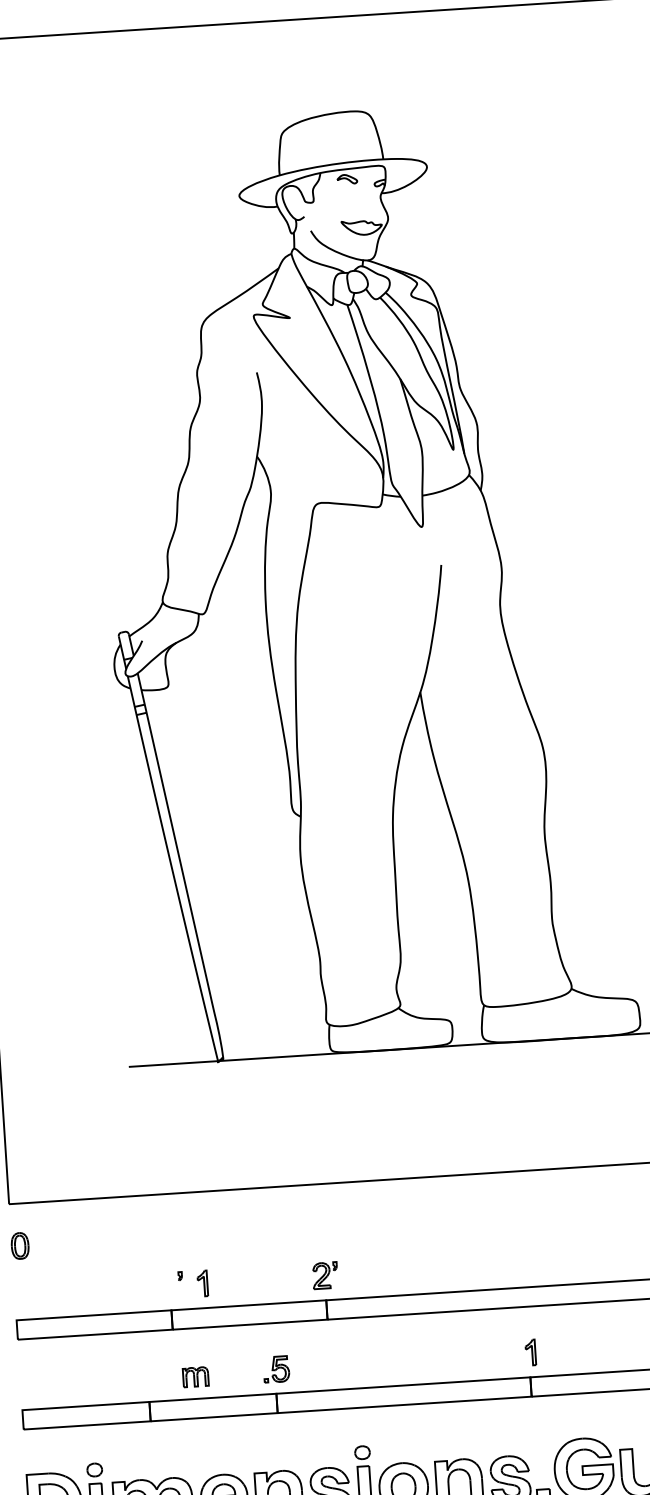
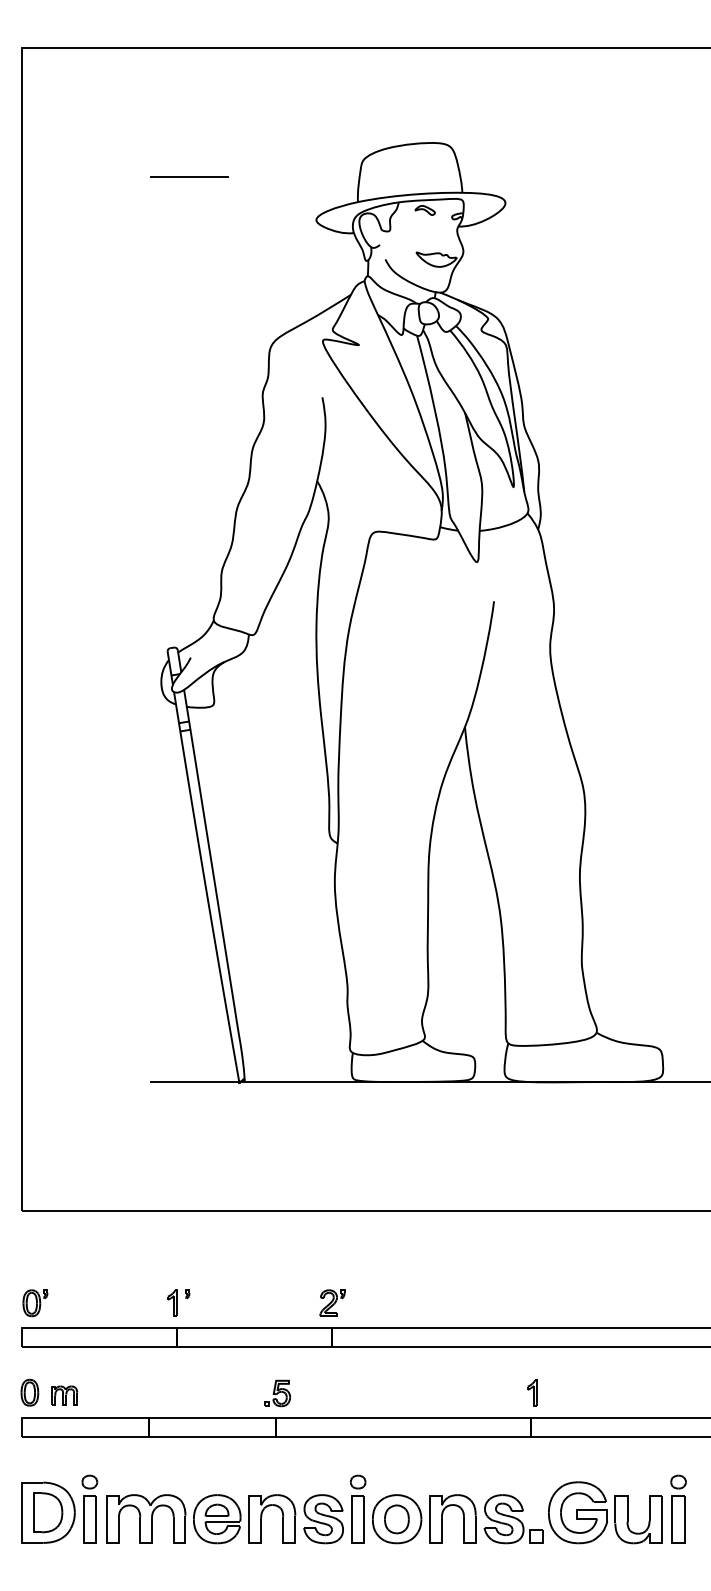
line: (110, 161) -> (189, 177), added
part: (19, 1245) -> (29, 1392), moved
part: (202, 1283) -> (172, 1302), moved
part: (28, 1295) -> (35, 1303), added
part: (195, 1376) -> (64, 1395), moved

